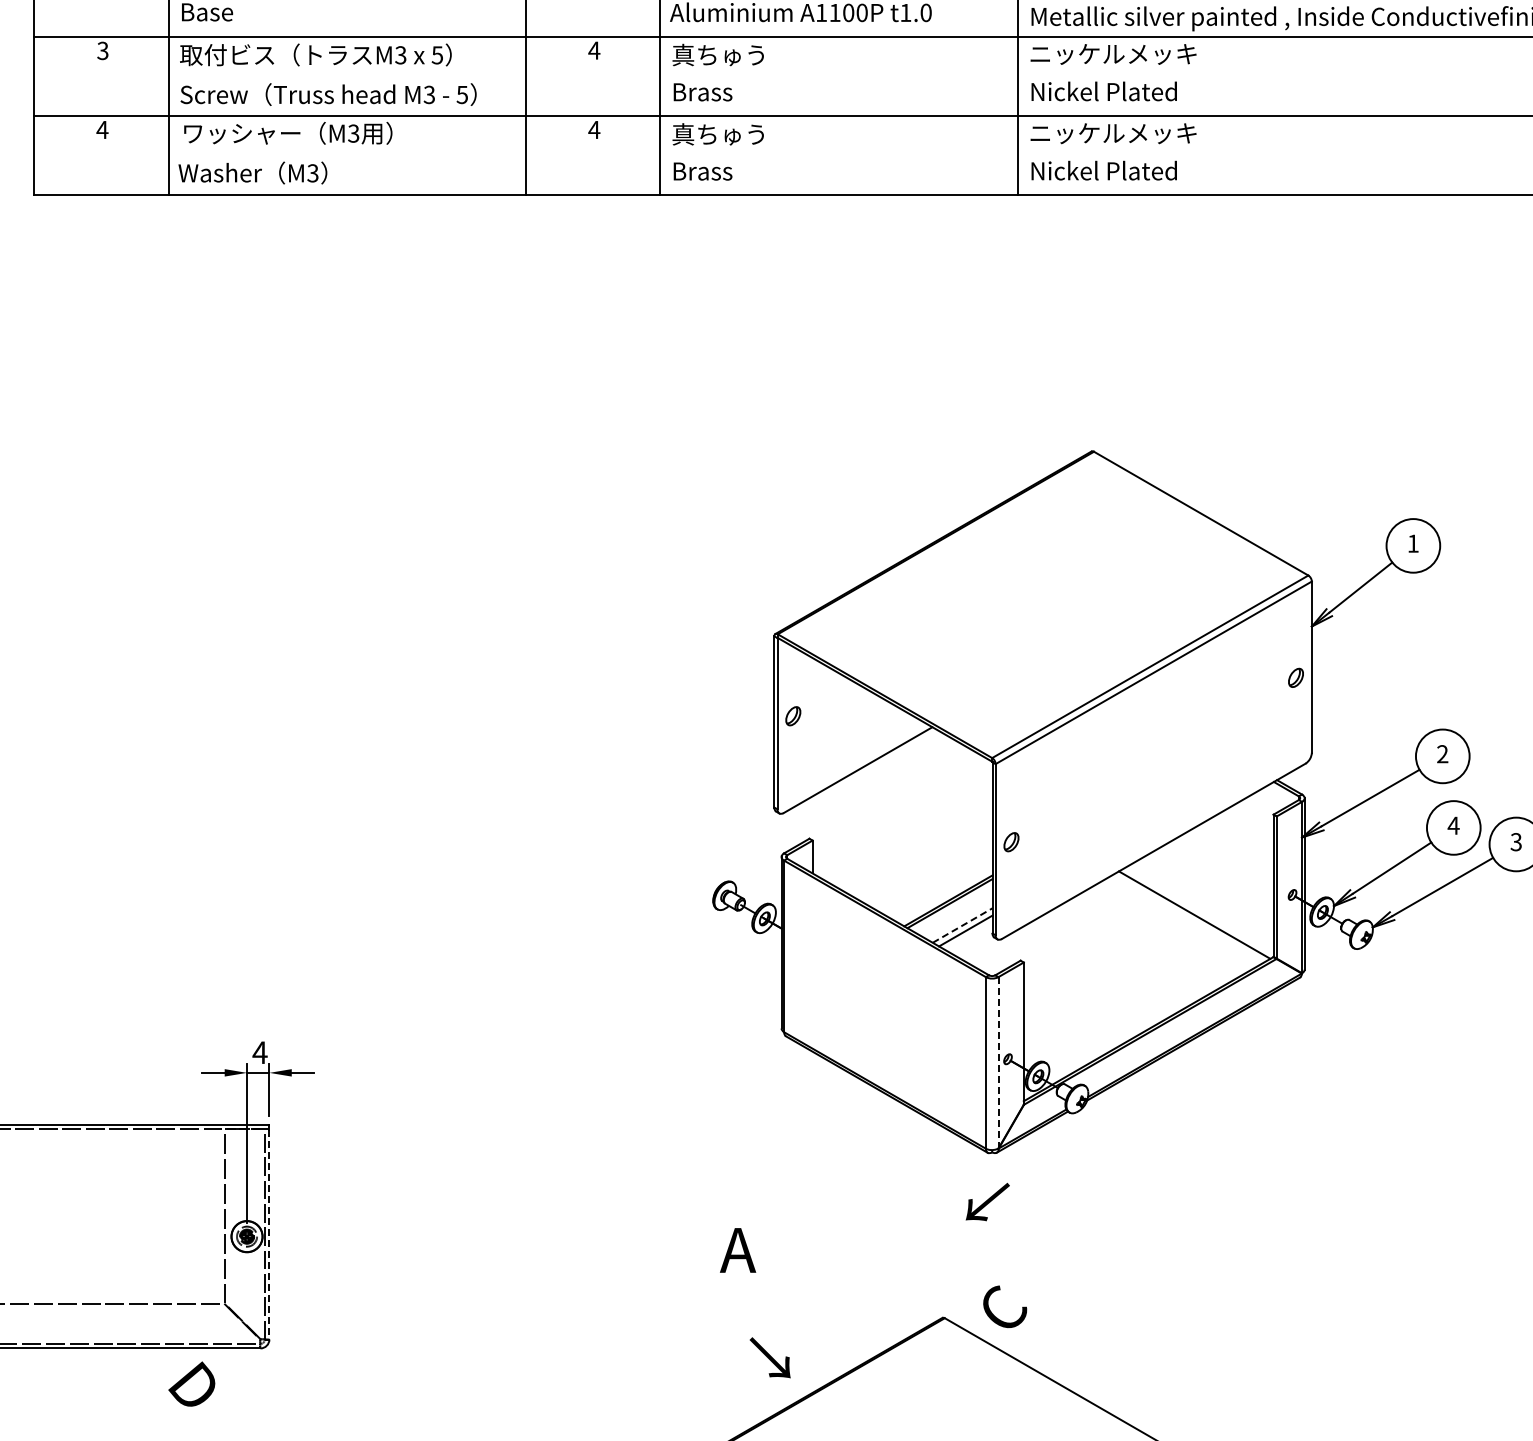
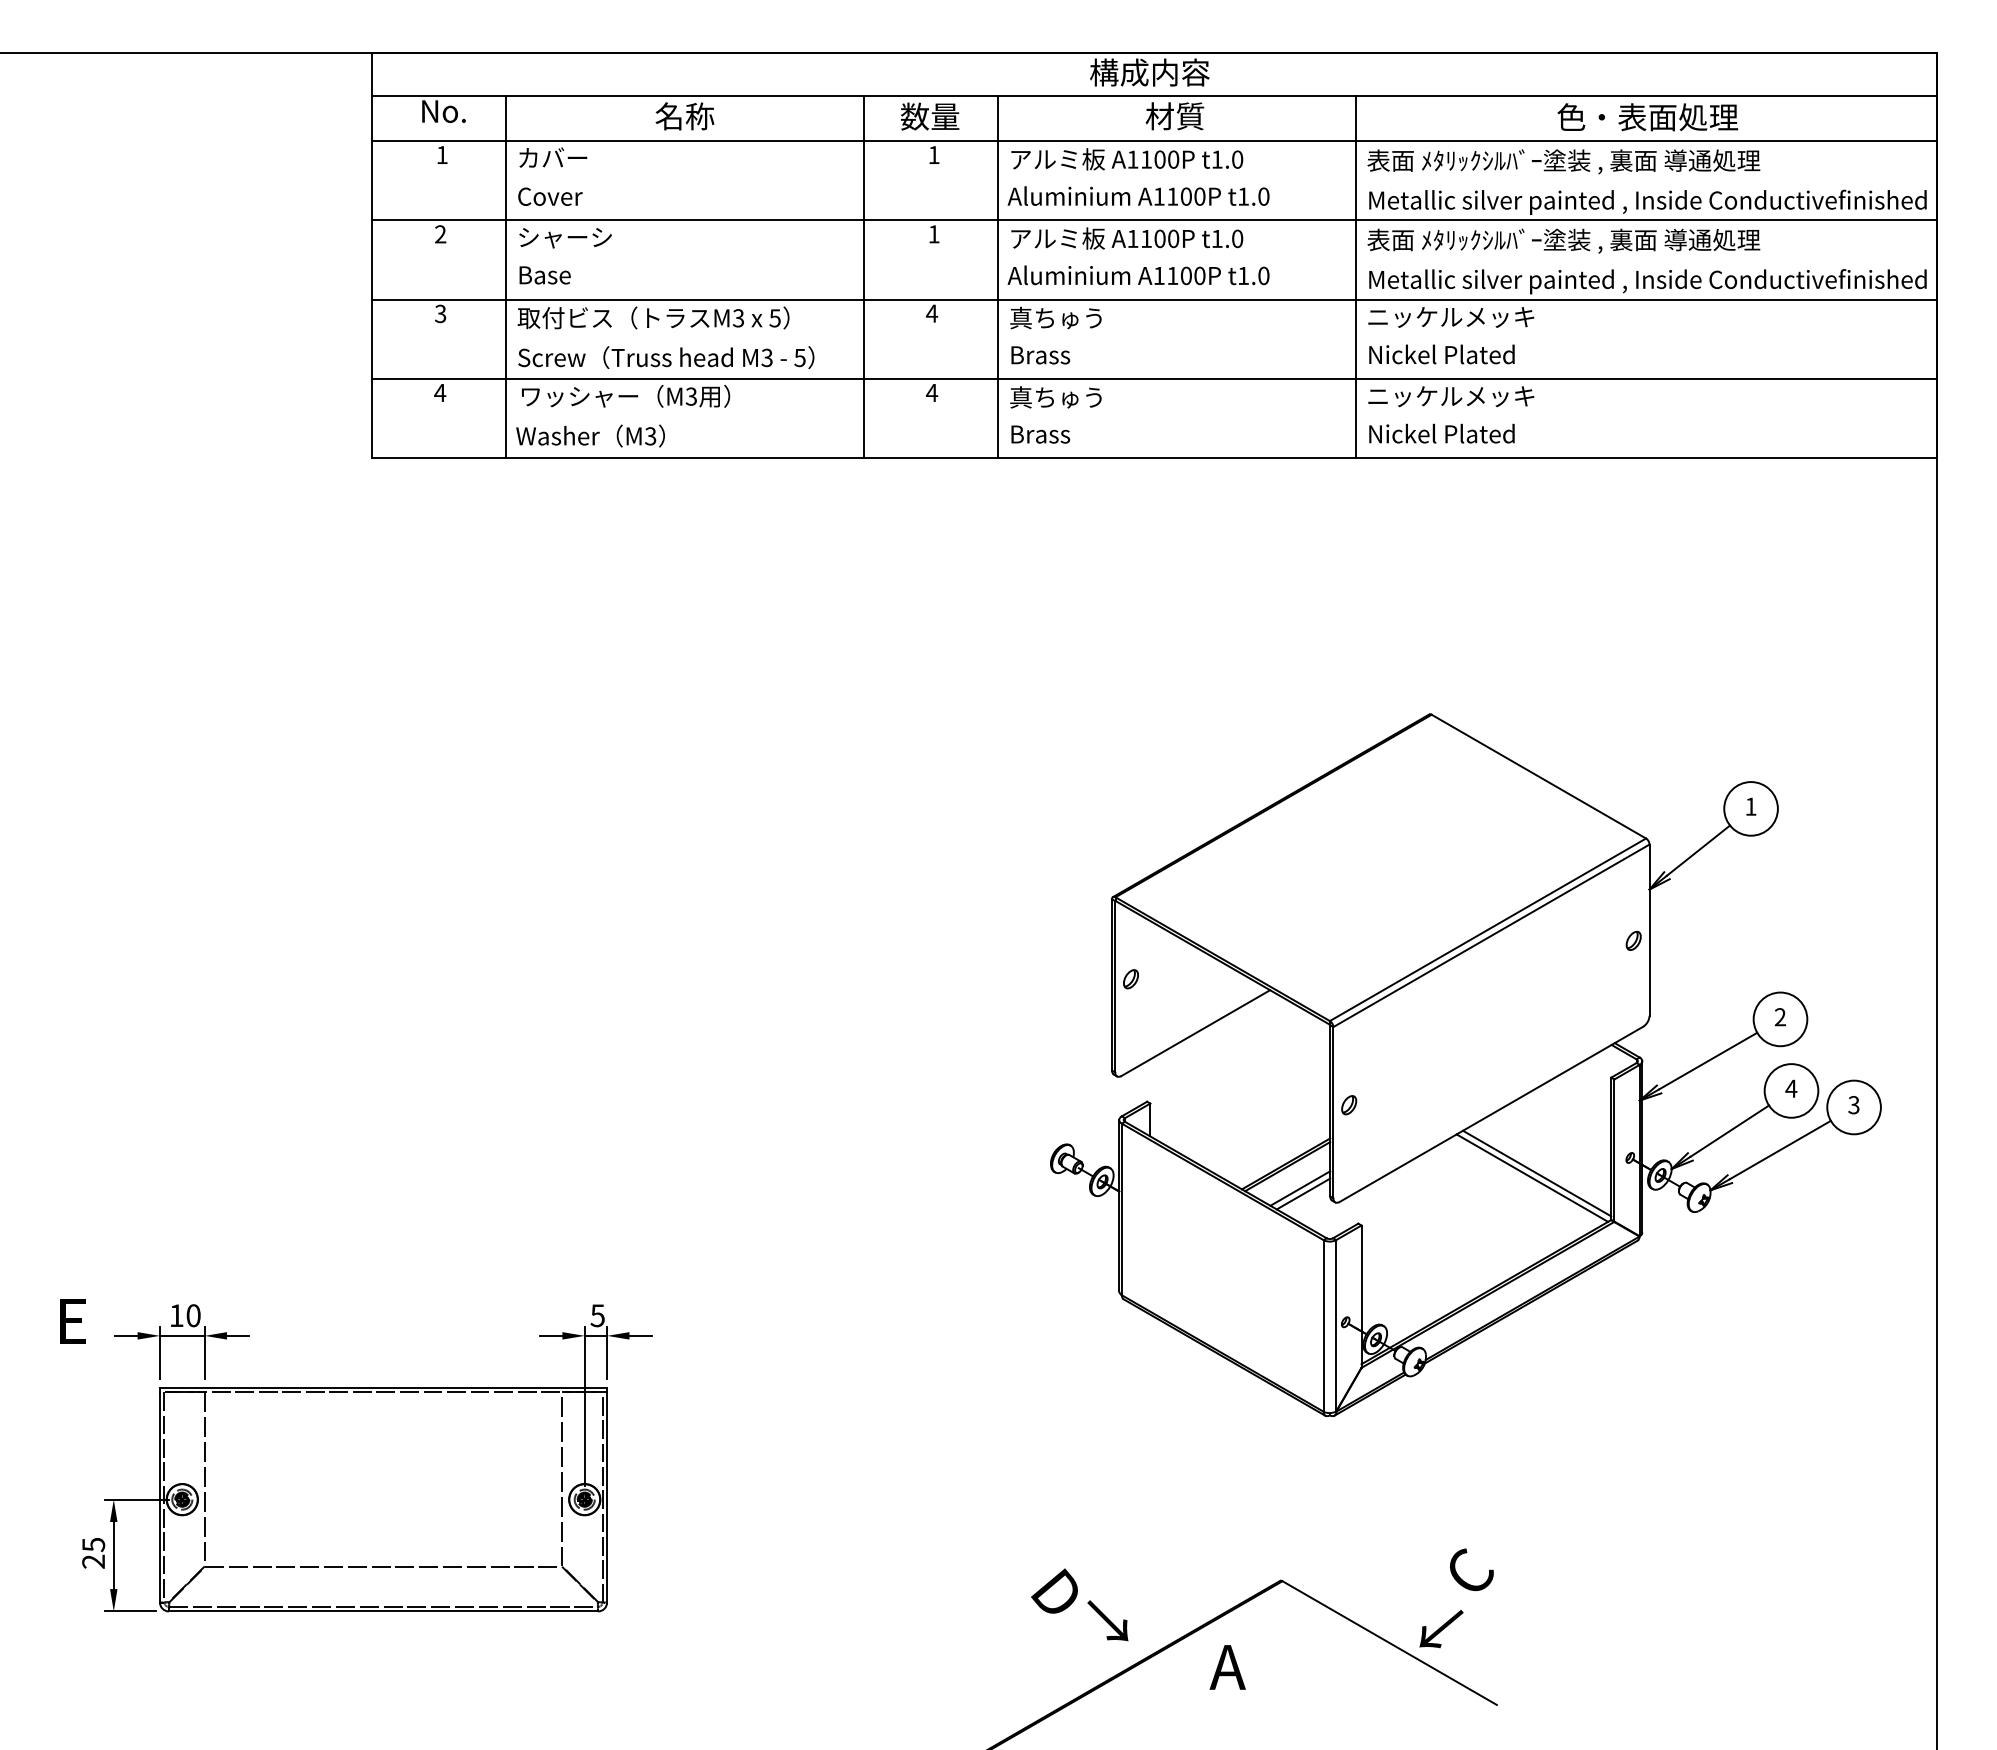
line: (1199, 910) -> (1537, 1173), added
line: (962, 925) -> (1300, 1188), dashed -> solid
text: (259, 1052) -> (597, 1315), 4 -> 5
line: (998, 1062) -> (1336, 1325), dashed -> solid
text: (987, 1202) -> (1441, 1629), moved
line: (269, 1234) -> (607, 1497), dashed -> solid
text: (737, 1250) -> (1227, 1667), moved
text: (1004, 1306) -> (1471, 1569), moved
text: (191, 1383) -> (1054, 1590), moved

